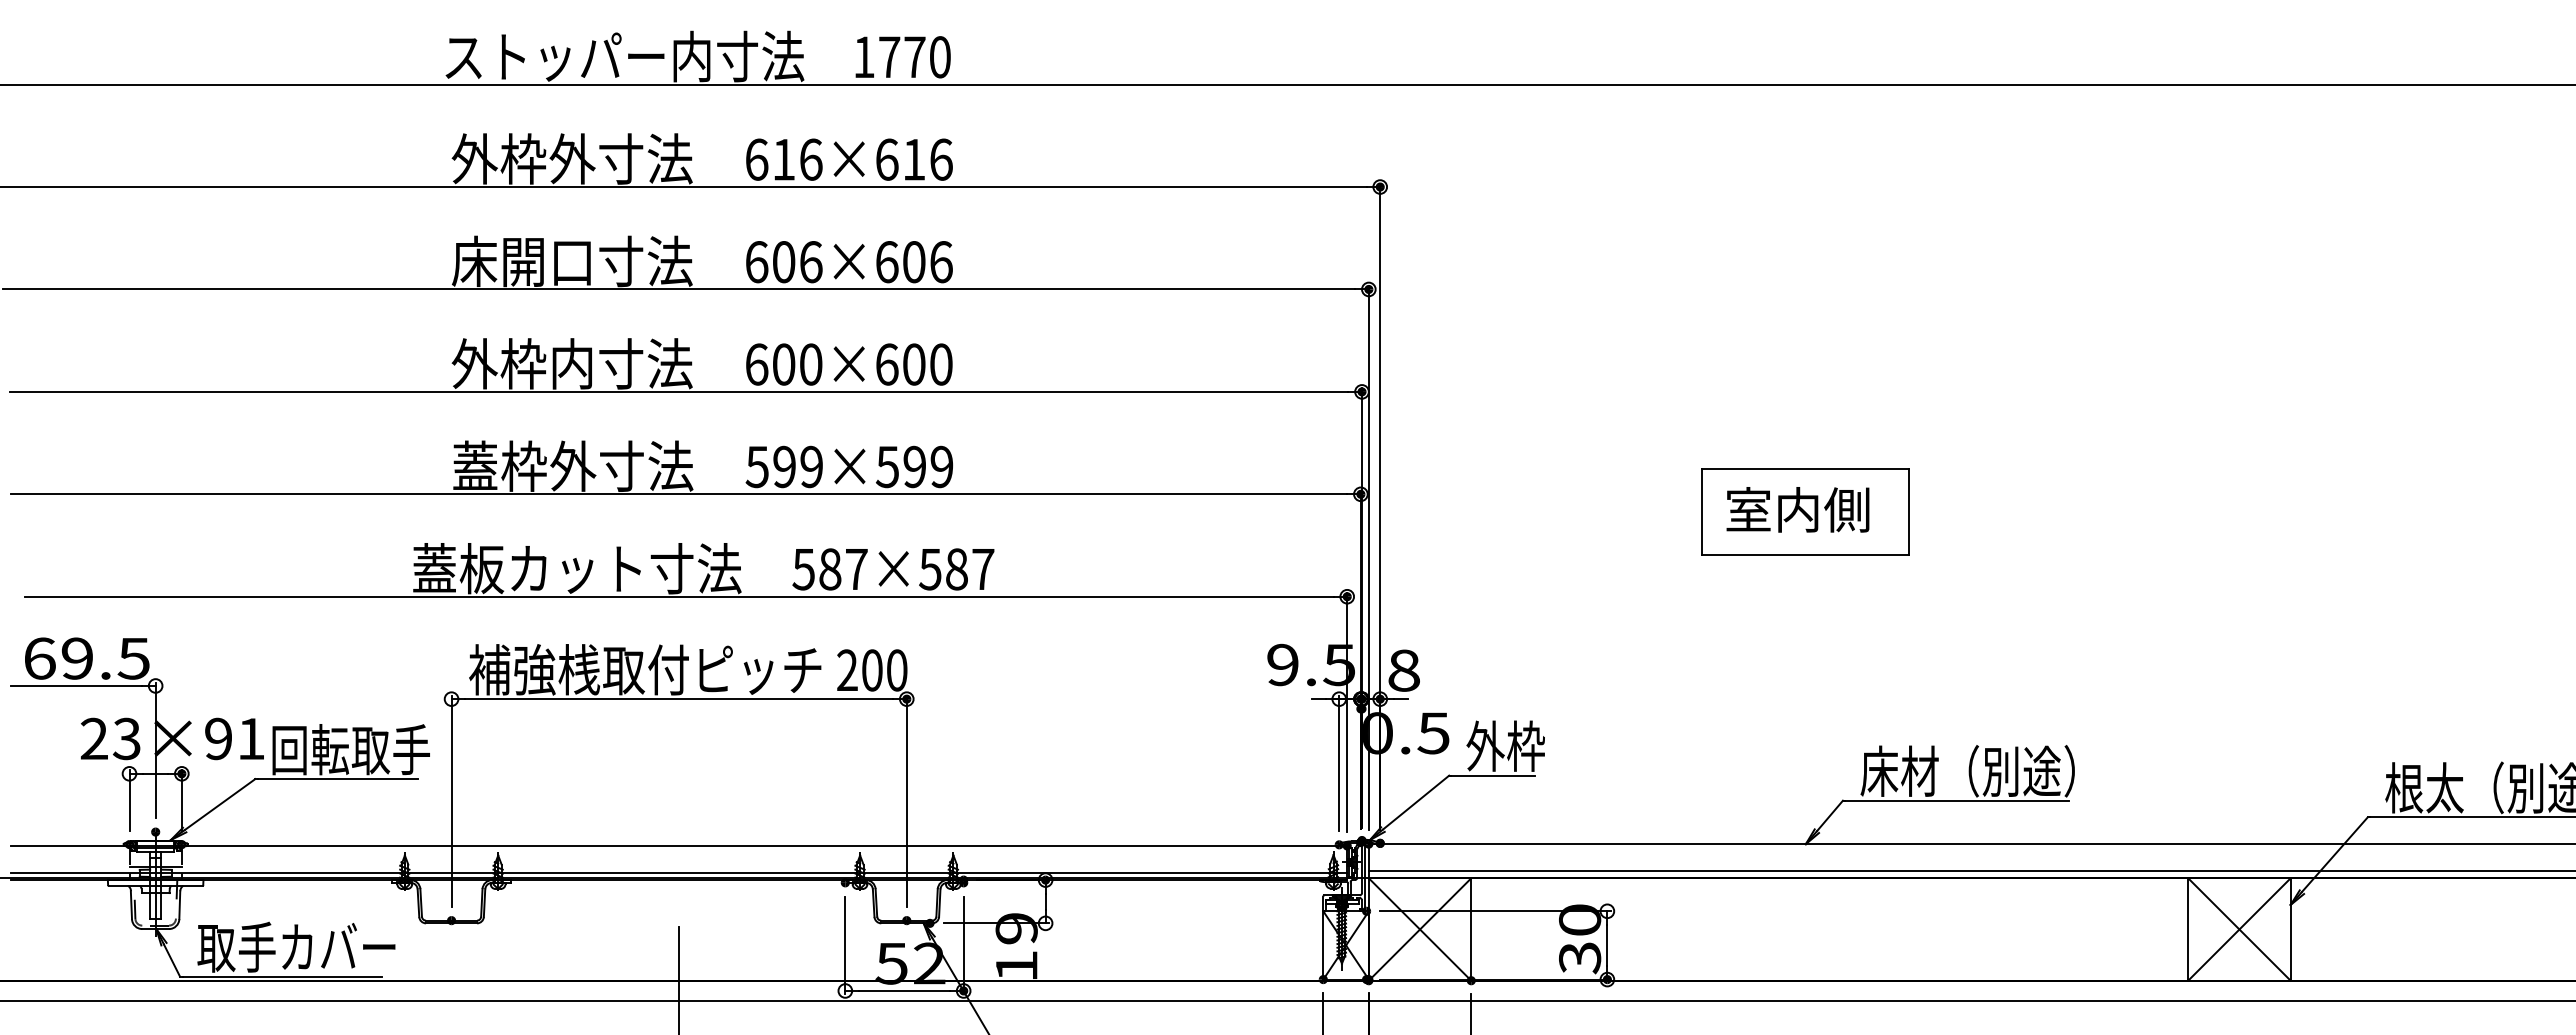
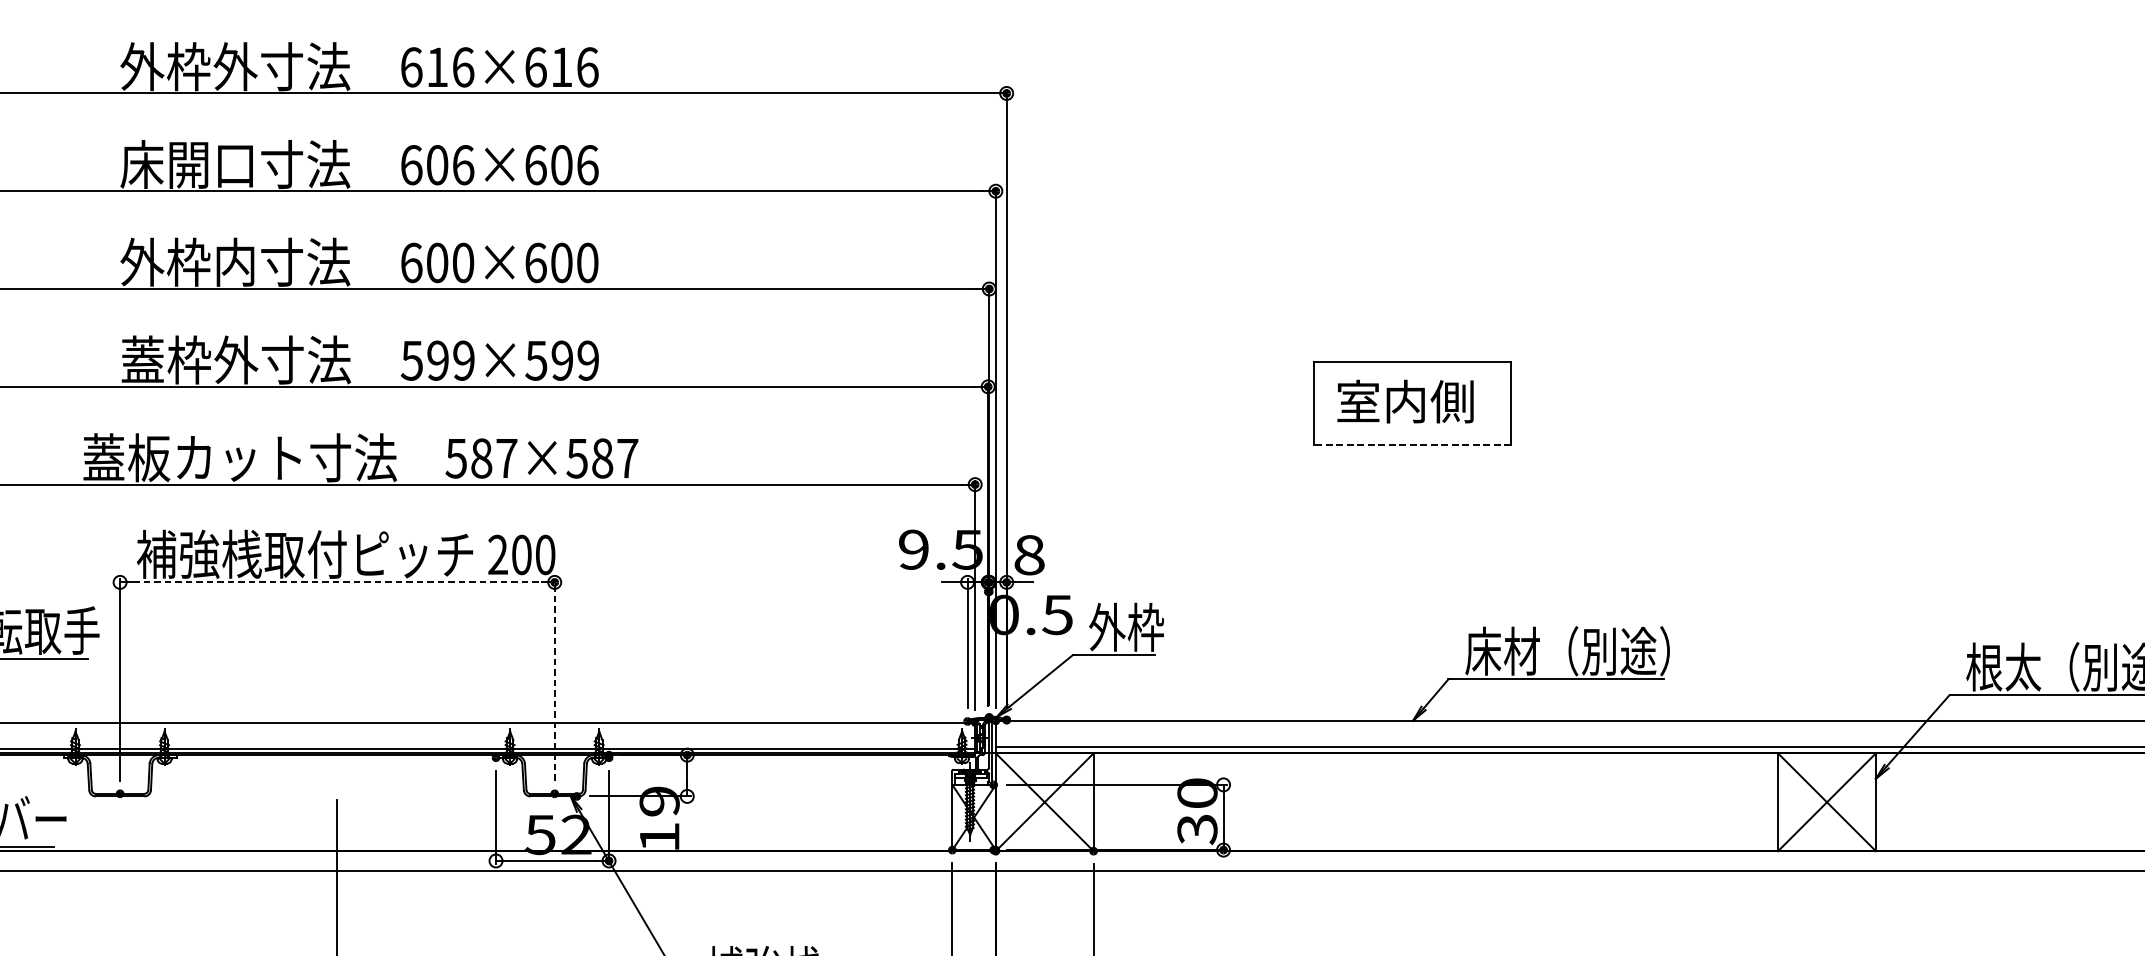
line: (1804, 555) -> (1411, 445), solid -> dashed
line: (679, 699) -> (337, 582), solid -> dashed
line: (906, 801) -> (554, 680), solid -> dashed

